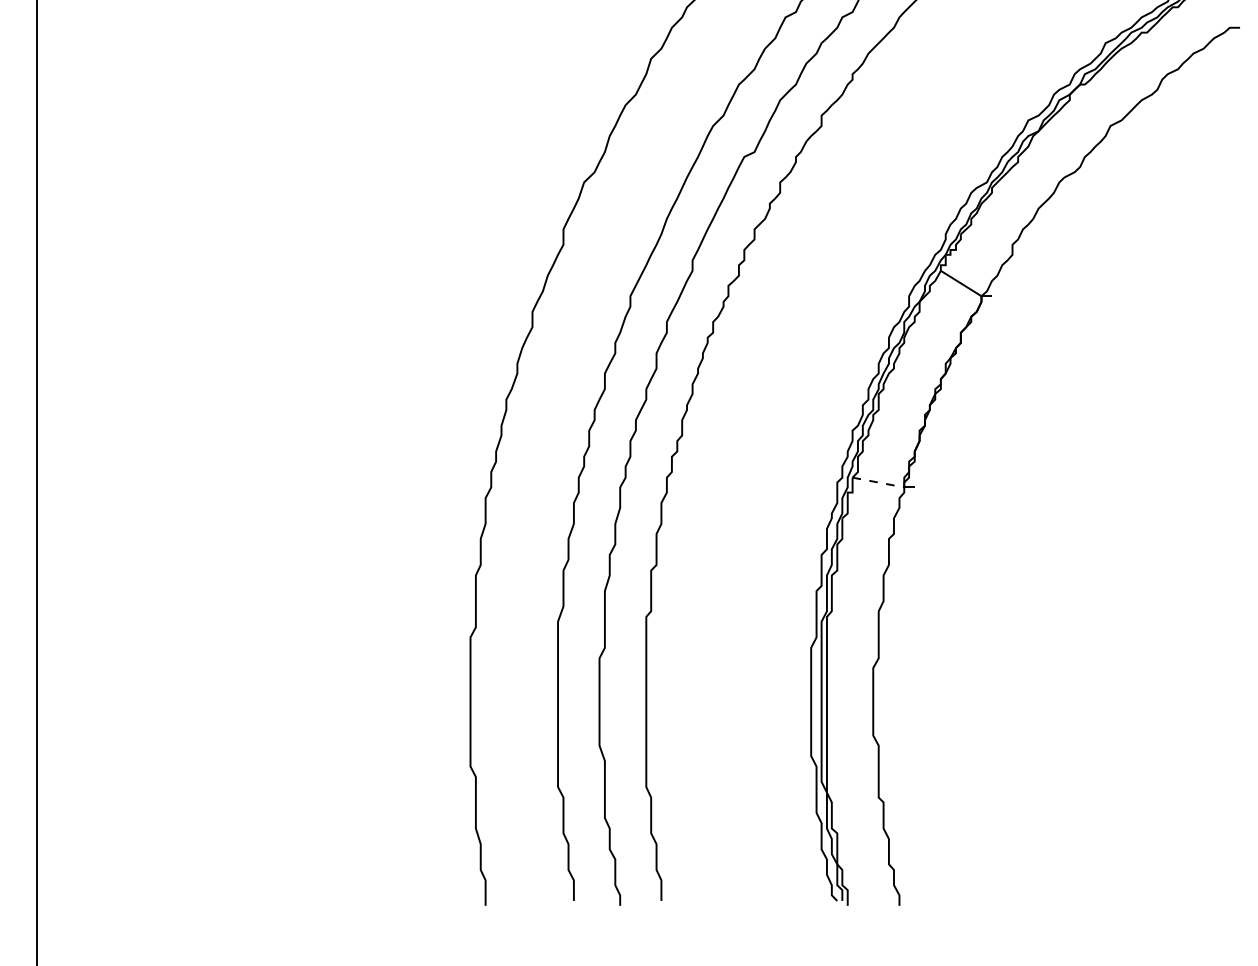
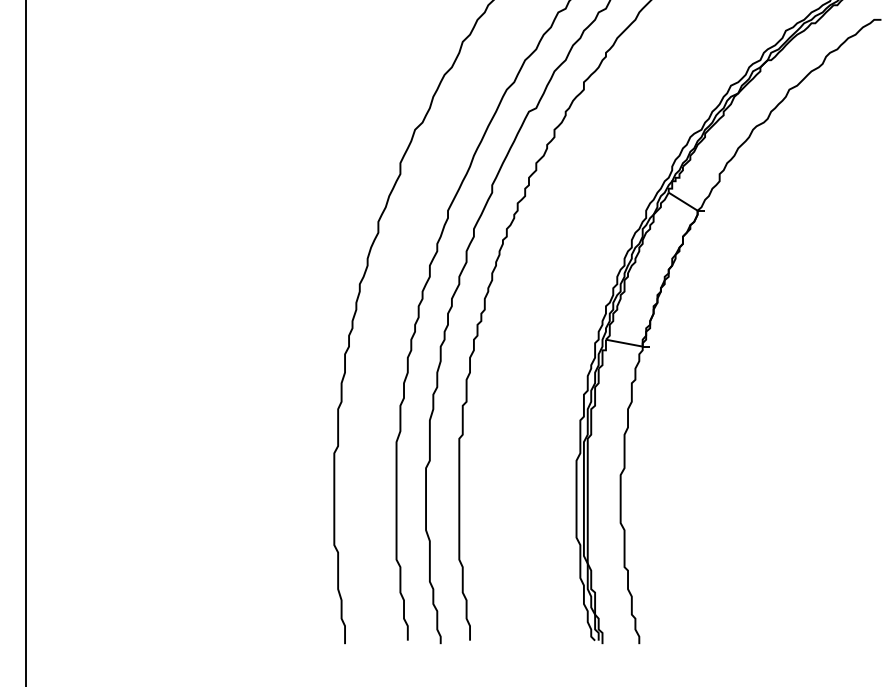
line: (878, 482) -> (624, 343), dashed -> solid

